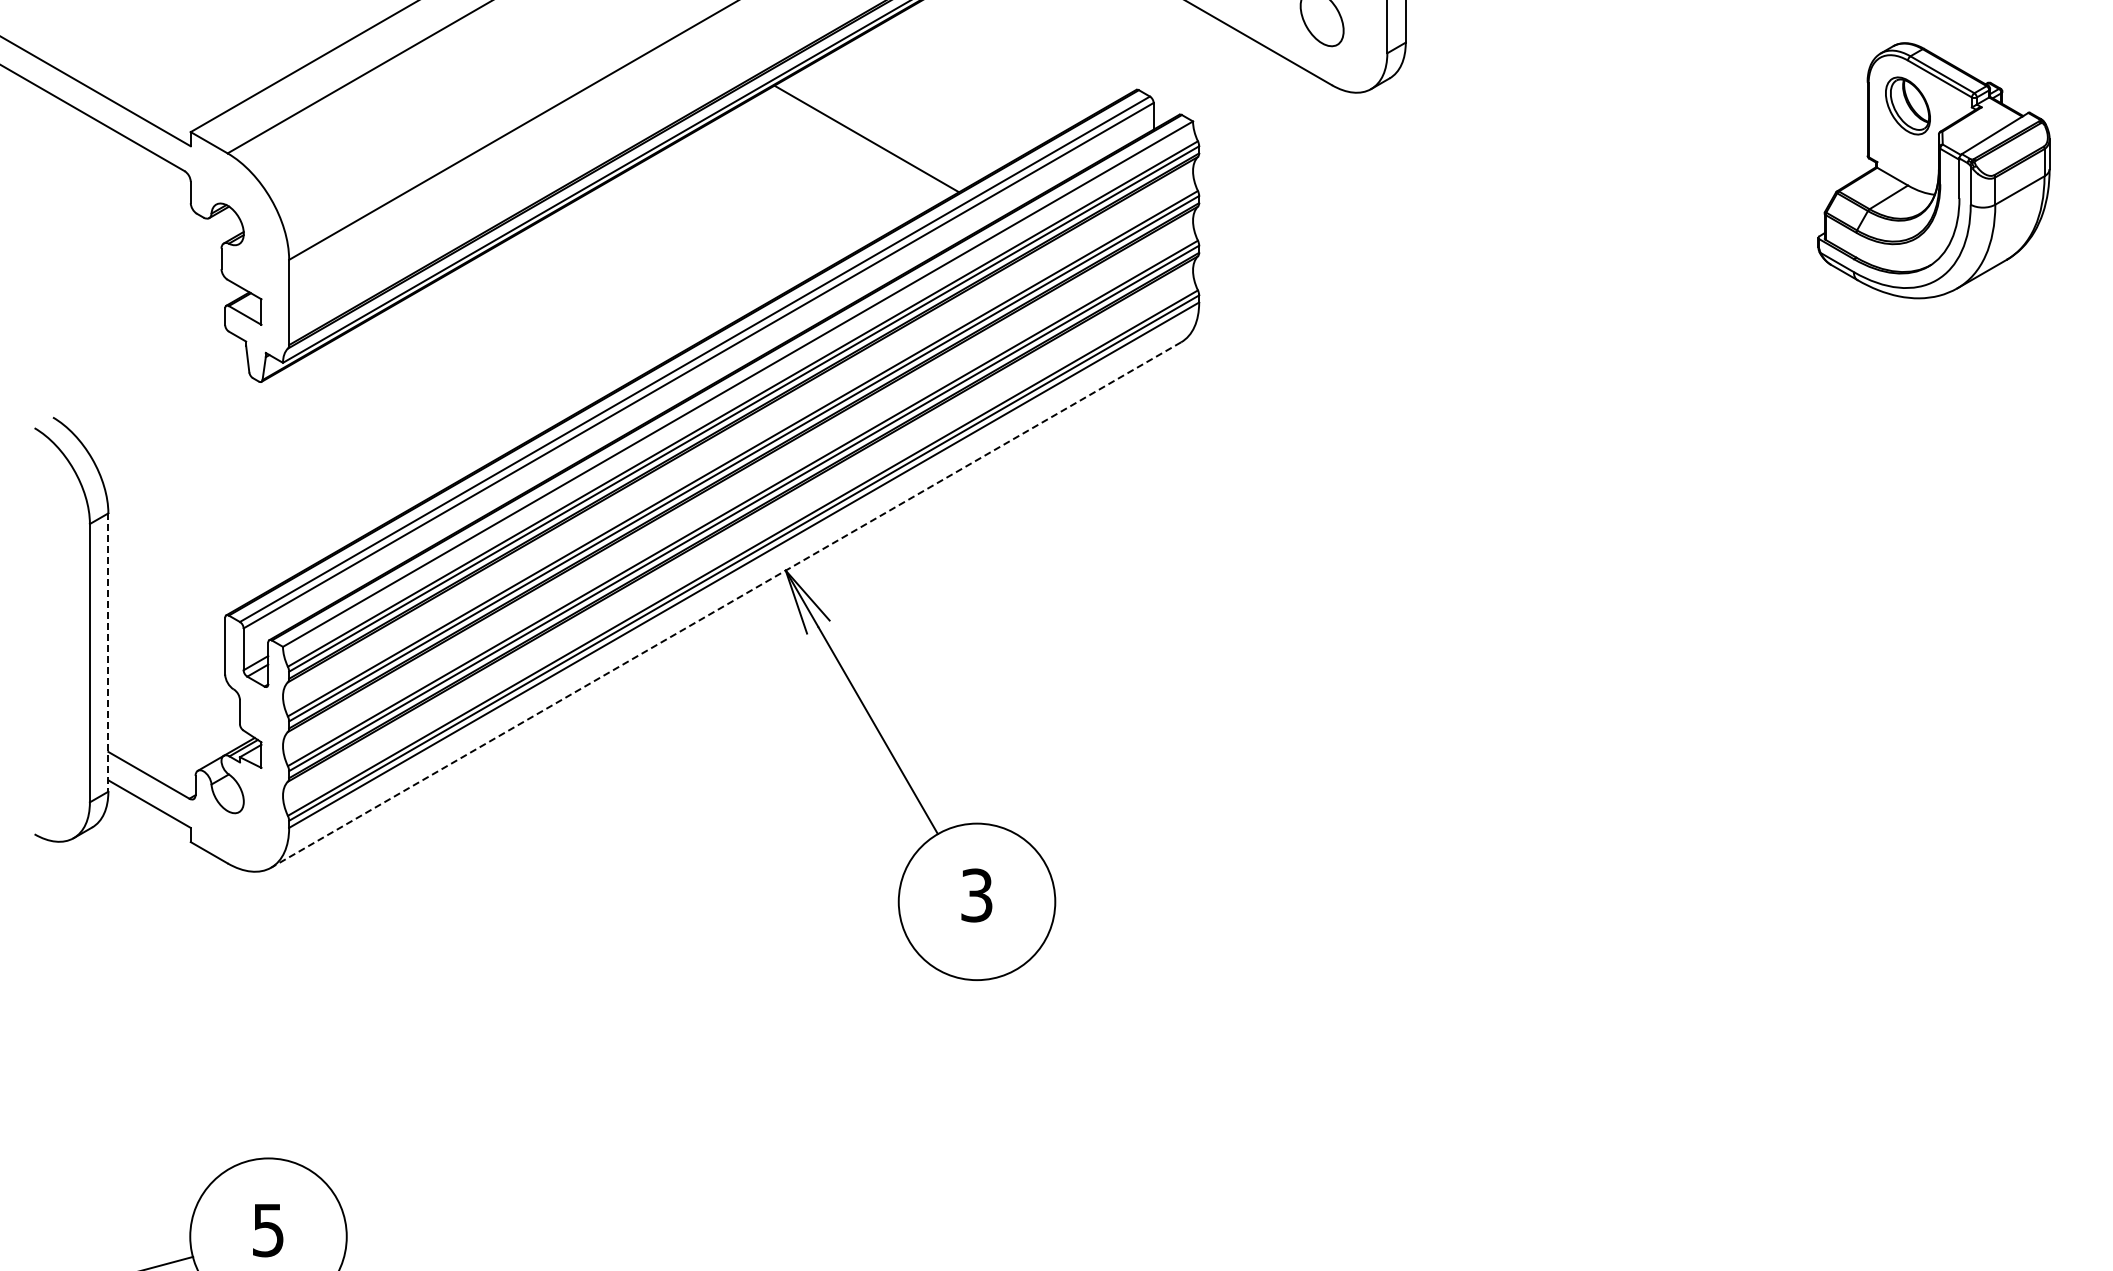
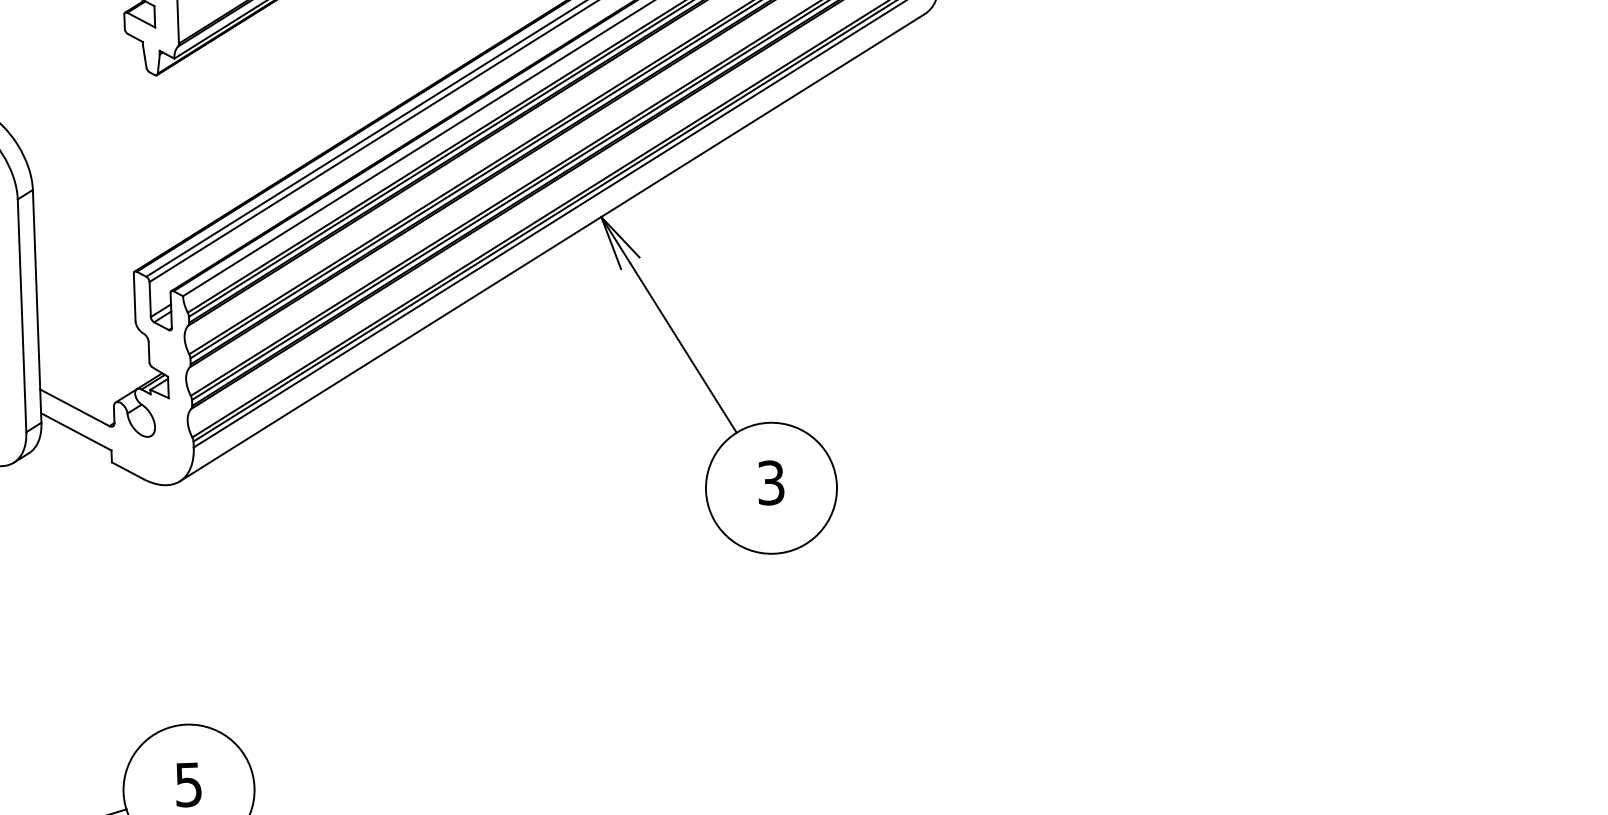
line: (725, 605) -> (551, 248), dashed -> solid
line: (108, 653) -> (37, 307), dashed -> solid

